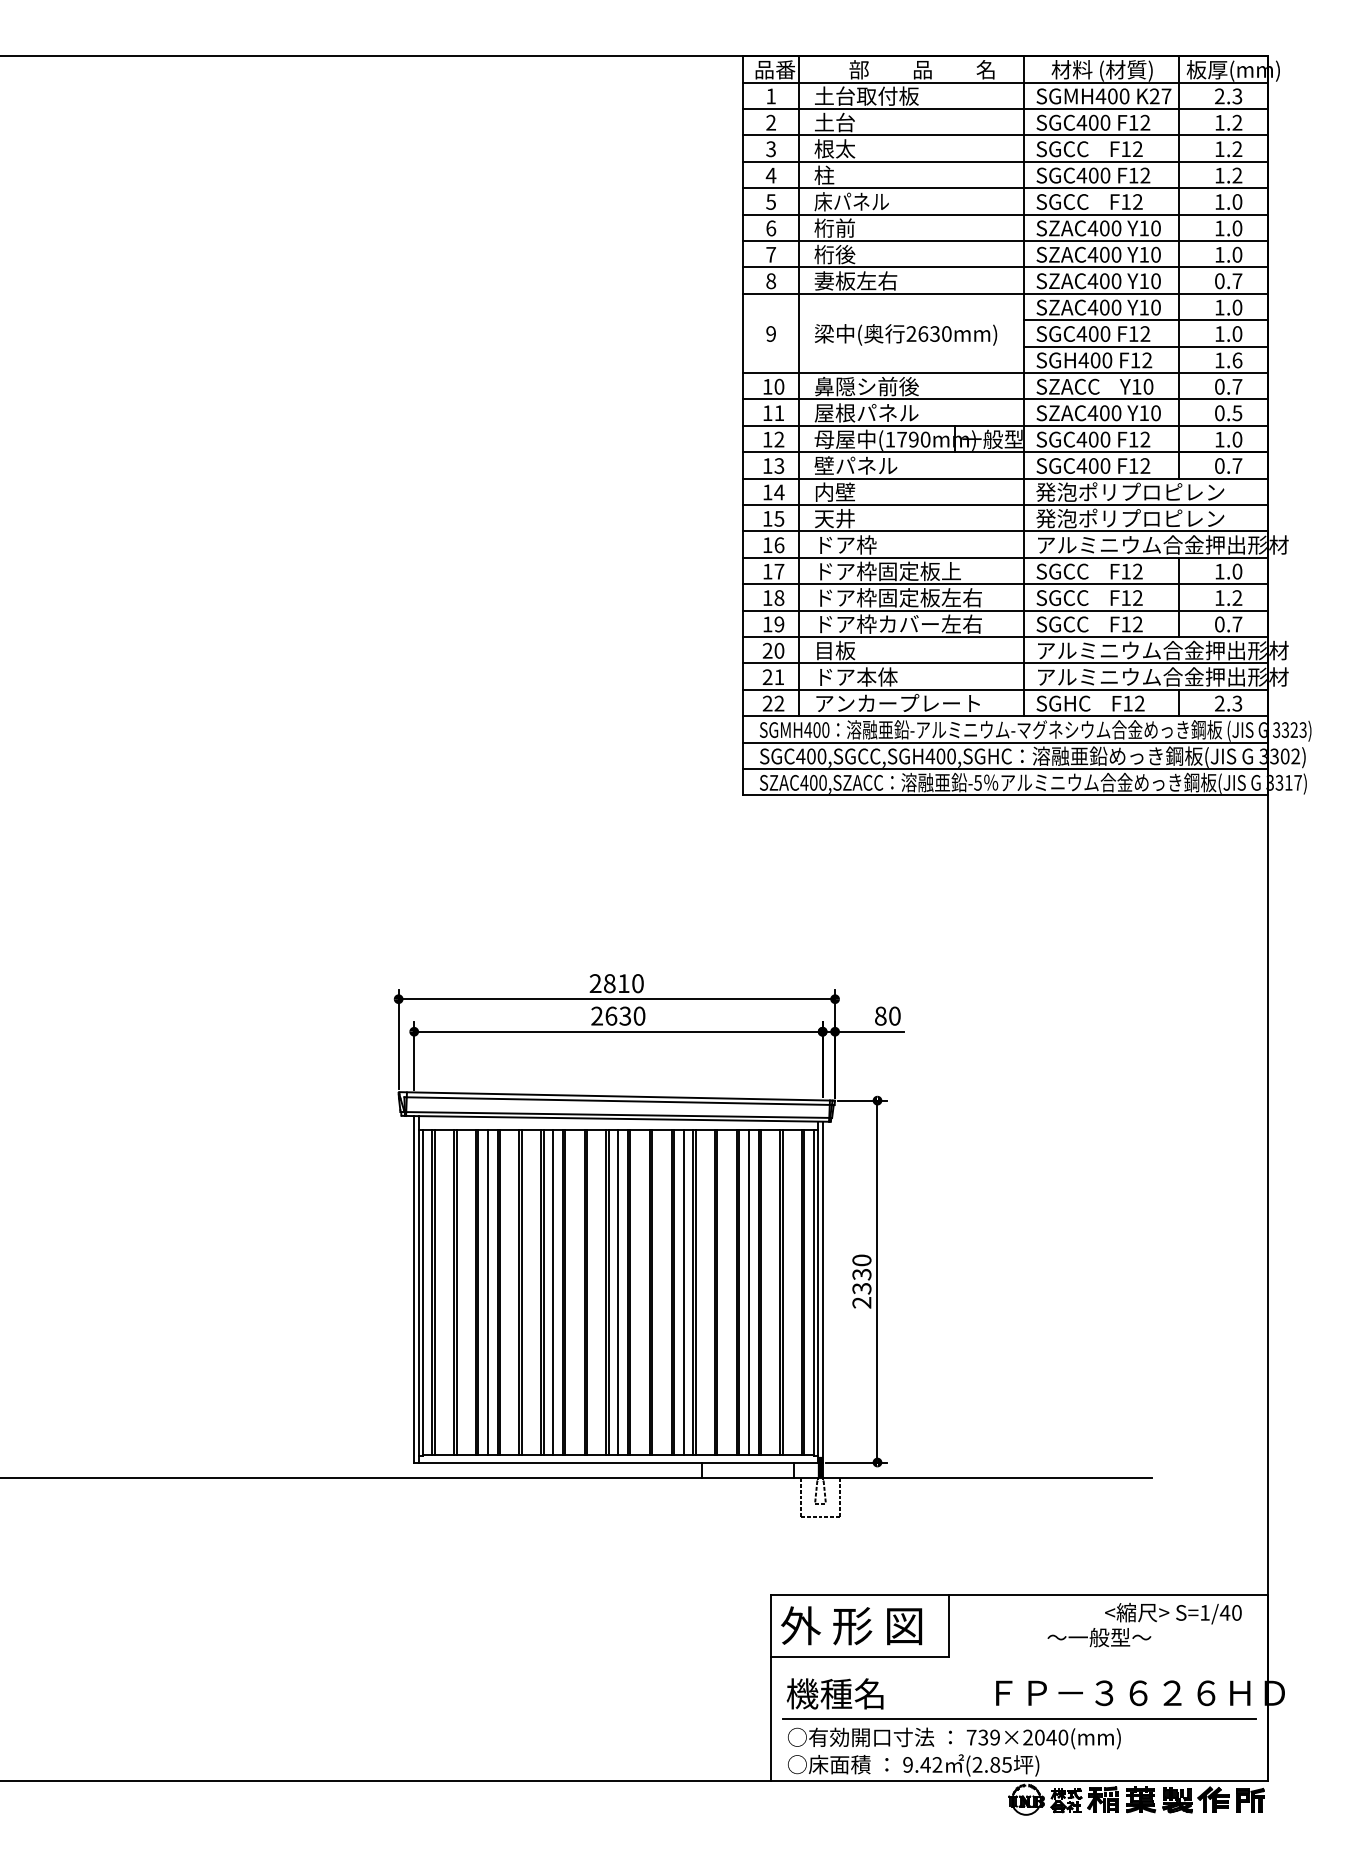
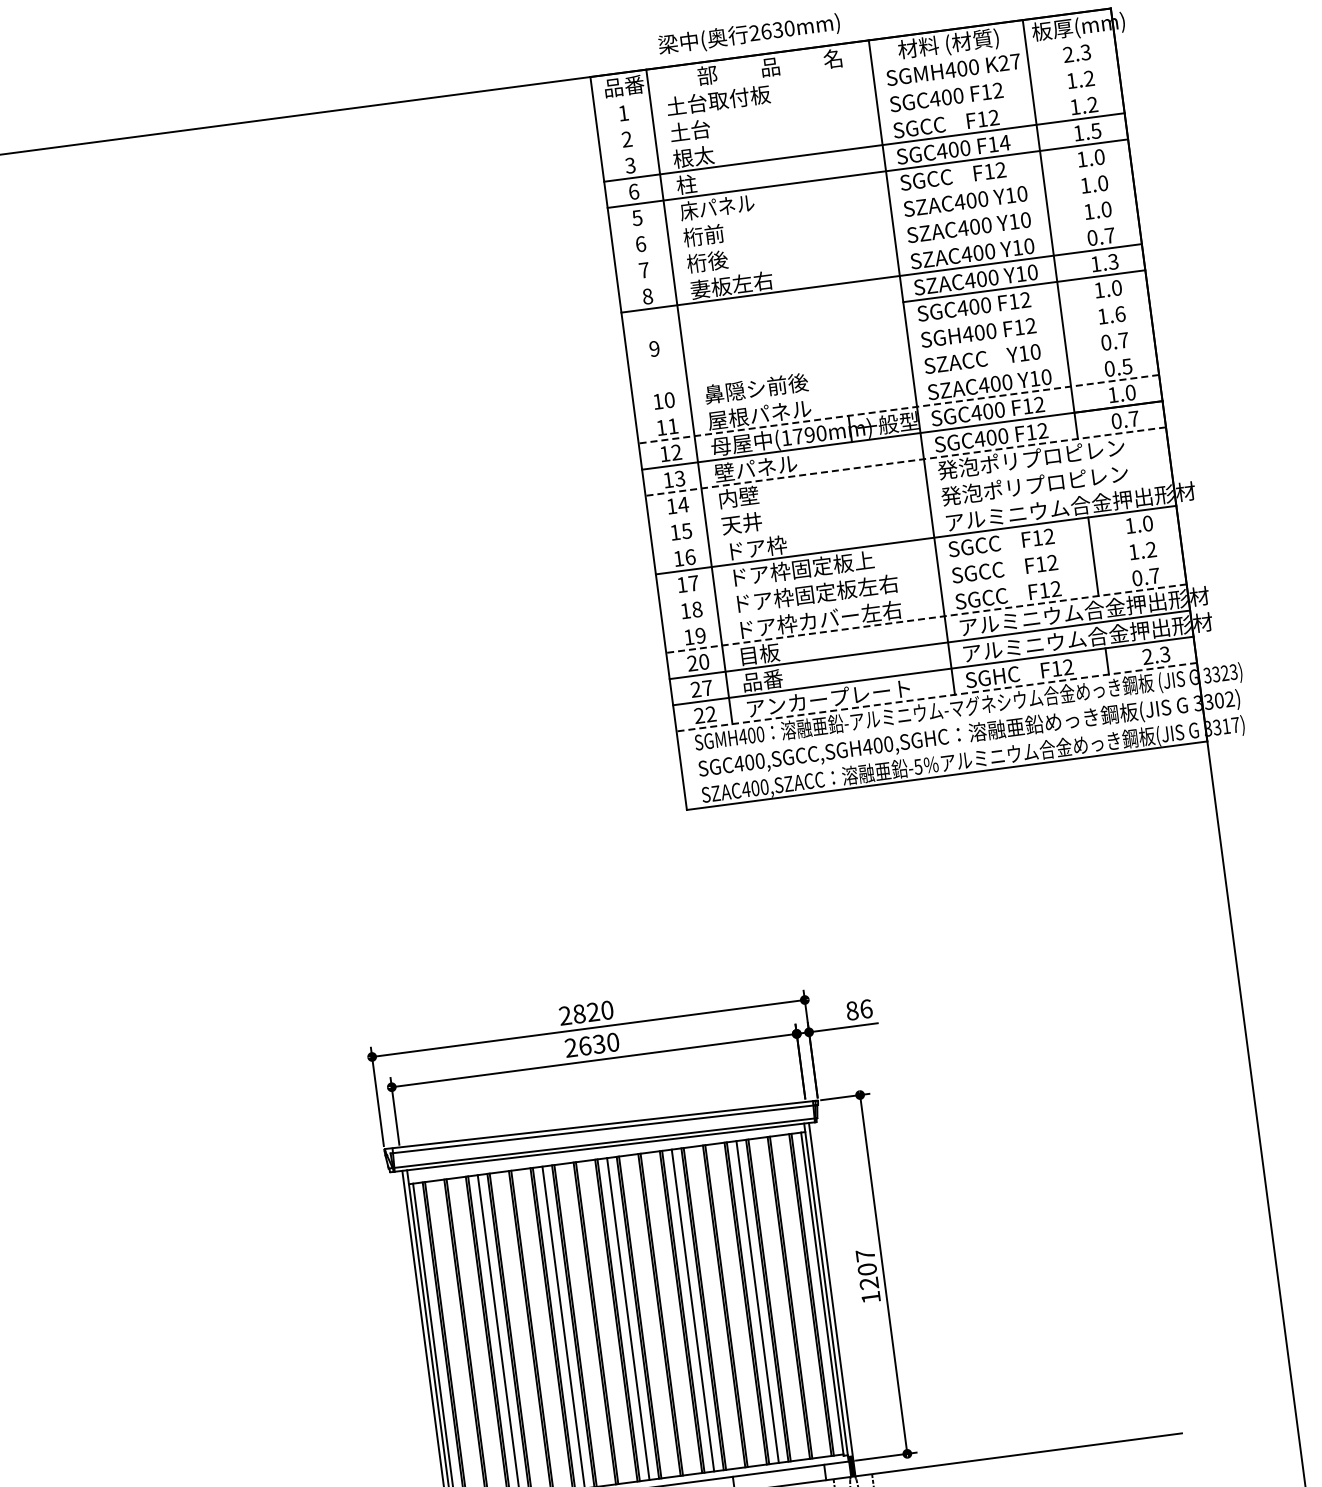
line: (1004, 82) -> (853, 69), removed
line: (1004, 108) -> (856, 94), removed
line: (1004, 135) -> (860, 121), removed
text: (770, 175) -> (633, 191), 4 -> 6
text: (1145, 175) -> (1005, 142), F12 -> F14
text: (1237, 175) -> (1096, 130), 1.2 -> 1.5
line: (1004, 214) -> (870, 199), removed
line: (1004, 240) -> (873, 225), removed
line: (1004, 267) -> (877, 252), removed
text: (1237, 307) -> (1113, 261), 1.0 -> 1.3
text: (906, 334) -> (749, 34), moved
line: (1145, 346) -> (1027, 312), removed
line: (1004, 372) -> (890, 356), removed
line: (1004, 399) -> (894, 383), removed
line: (1004, 425) -> (897, 409), solid -> dashed
line: (1004, 478) -> (904, 461), solid -> dashed
line: (1004, 504) -> (908, 487), removed
line: (1004, 531) -> (911, 514), removed
line: (1004, 584) -> (918, 566), removed
line: (1004, 610) -> (922, 592), removed
line: (1004, 636) -> (925, 618), solid -> dashed
text: (779, 676) -> (707, 687), 21 -> 27
text: (856, 676) -> (783, 677), ドア本体 -> 品番
line: (1004, 716) -> (935, 697), solid -> dashed
line: (1004, 742) -> (939, 723), removed
line: (1004, 768) -> (942, 749), removed
text: (623, 983) -> (593, 1012), 2810 -> 2820
text: (894, 1015) -> (865, 1008), 80 -> 86
text: (861, 1281) -> (867, 1276), 2330 -> 1207

